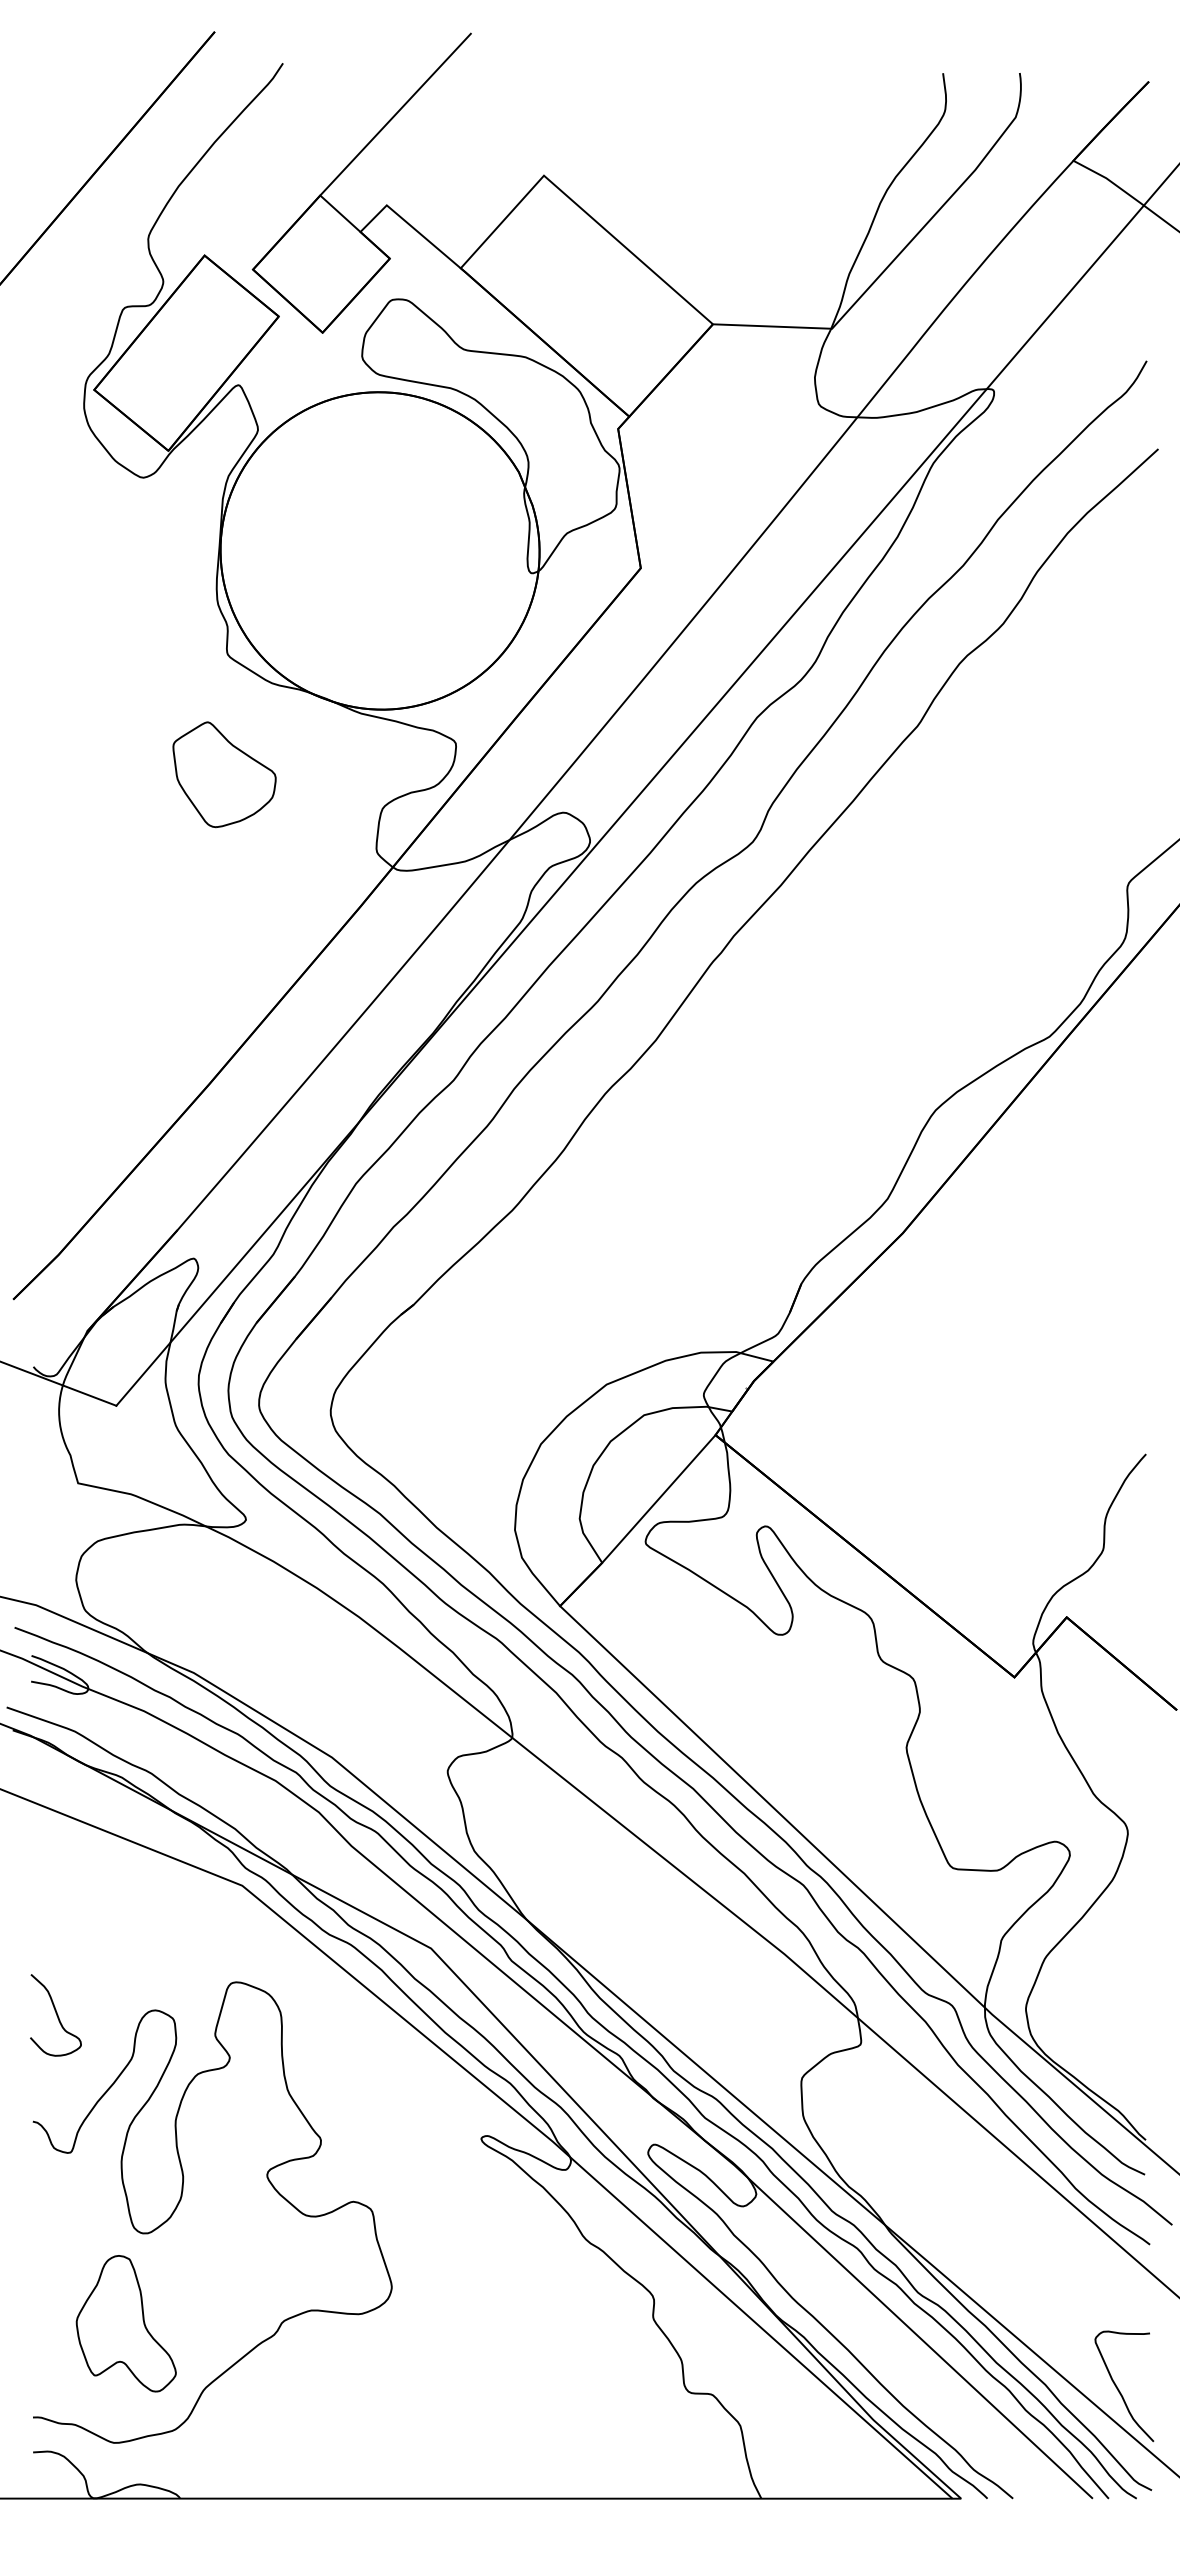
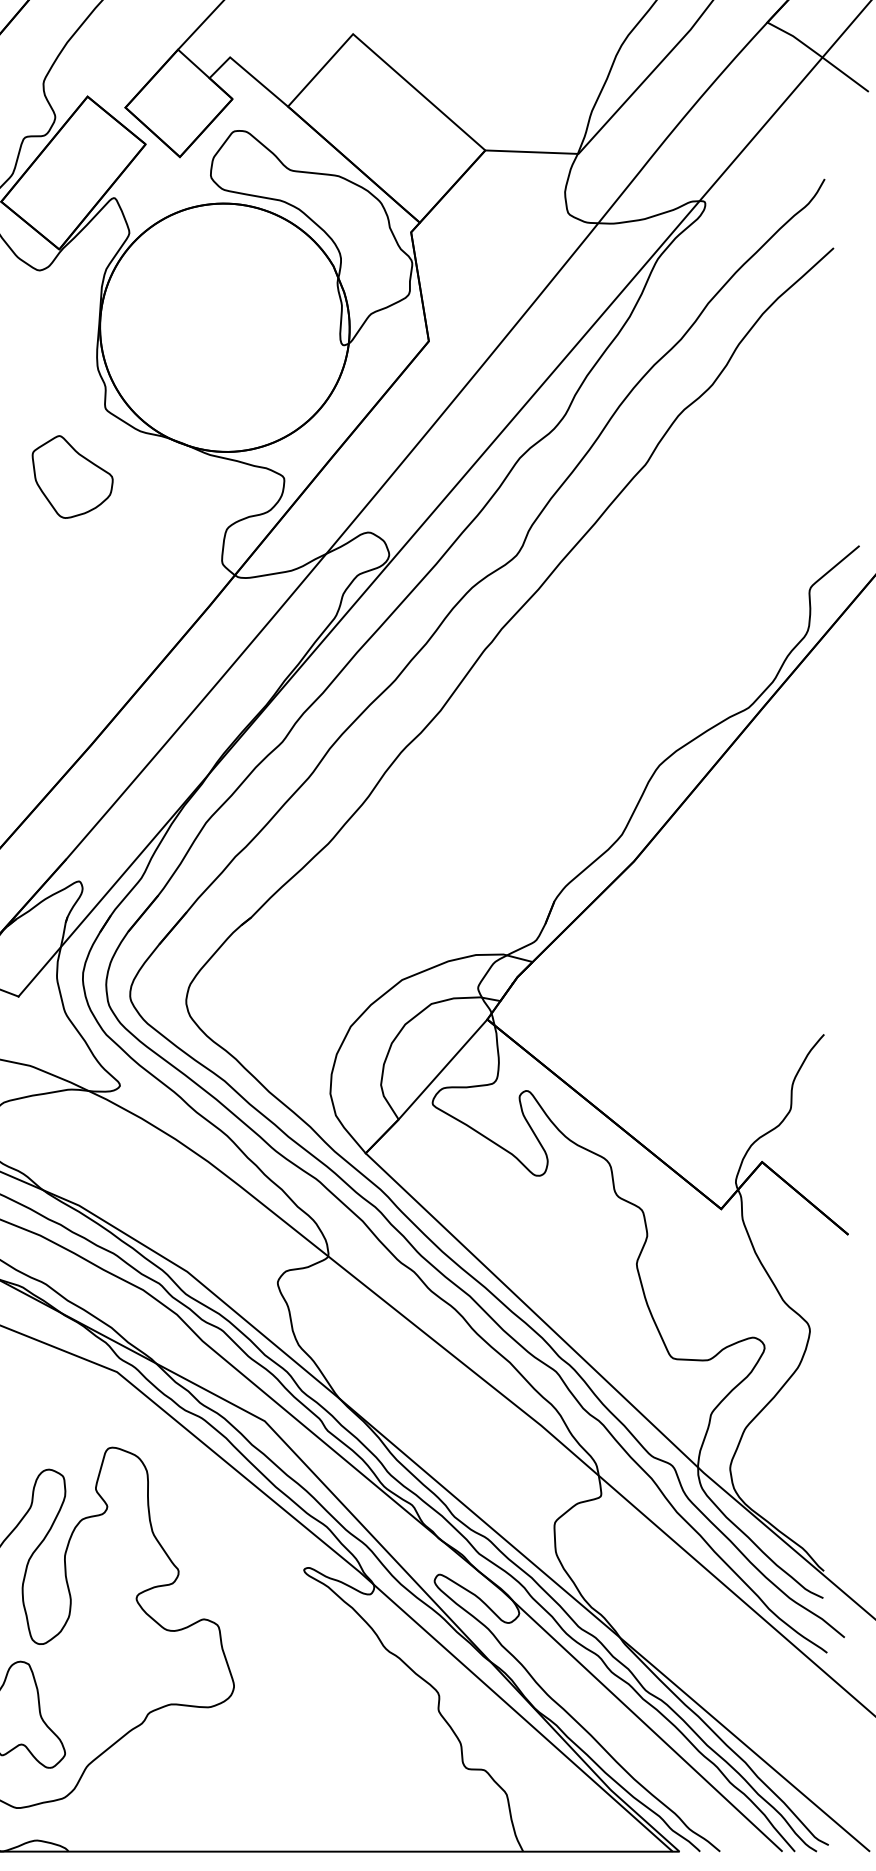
part: (224, 774) -> (72, 476), moved
curve: (1119, 2389) -> (803, 1766), removed

